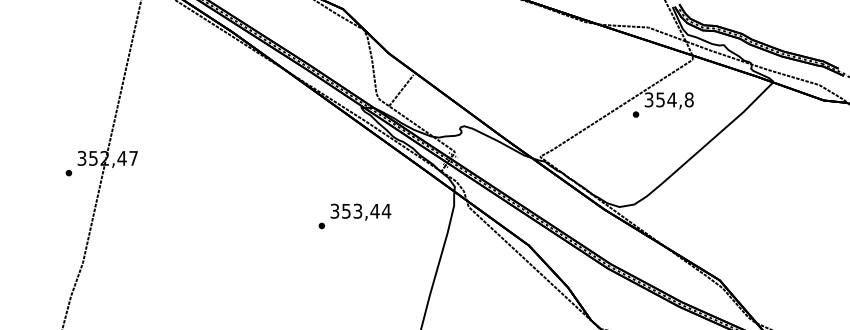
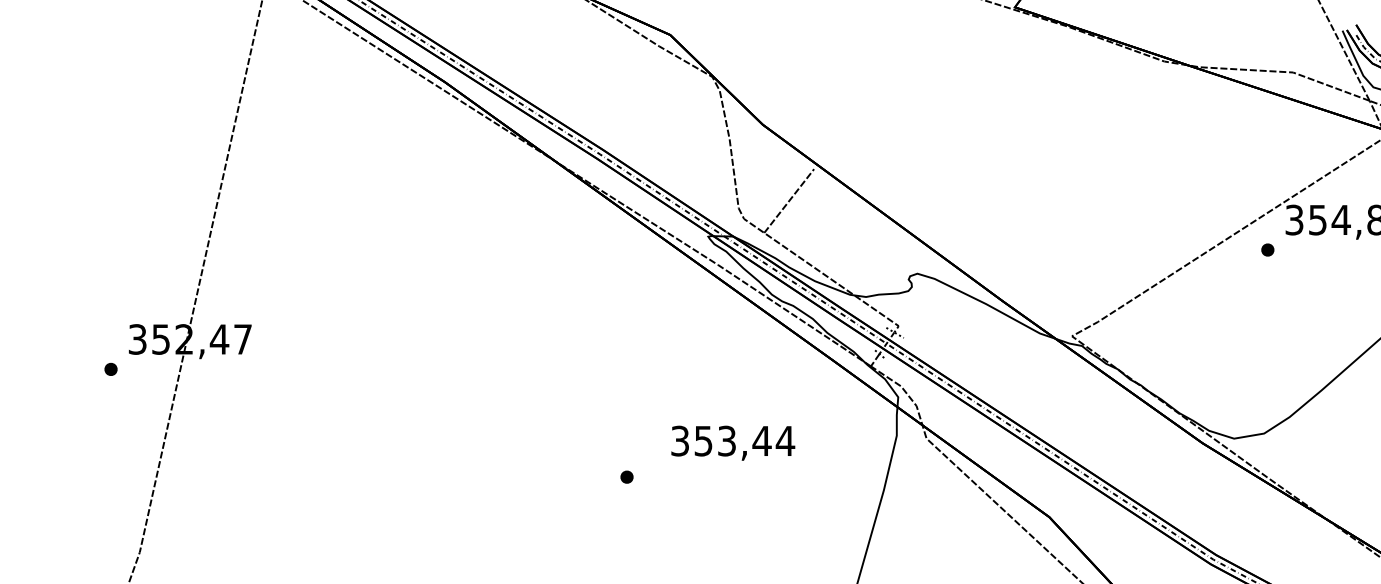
text: (360, 211) -> (732, 441), moved

